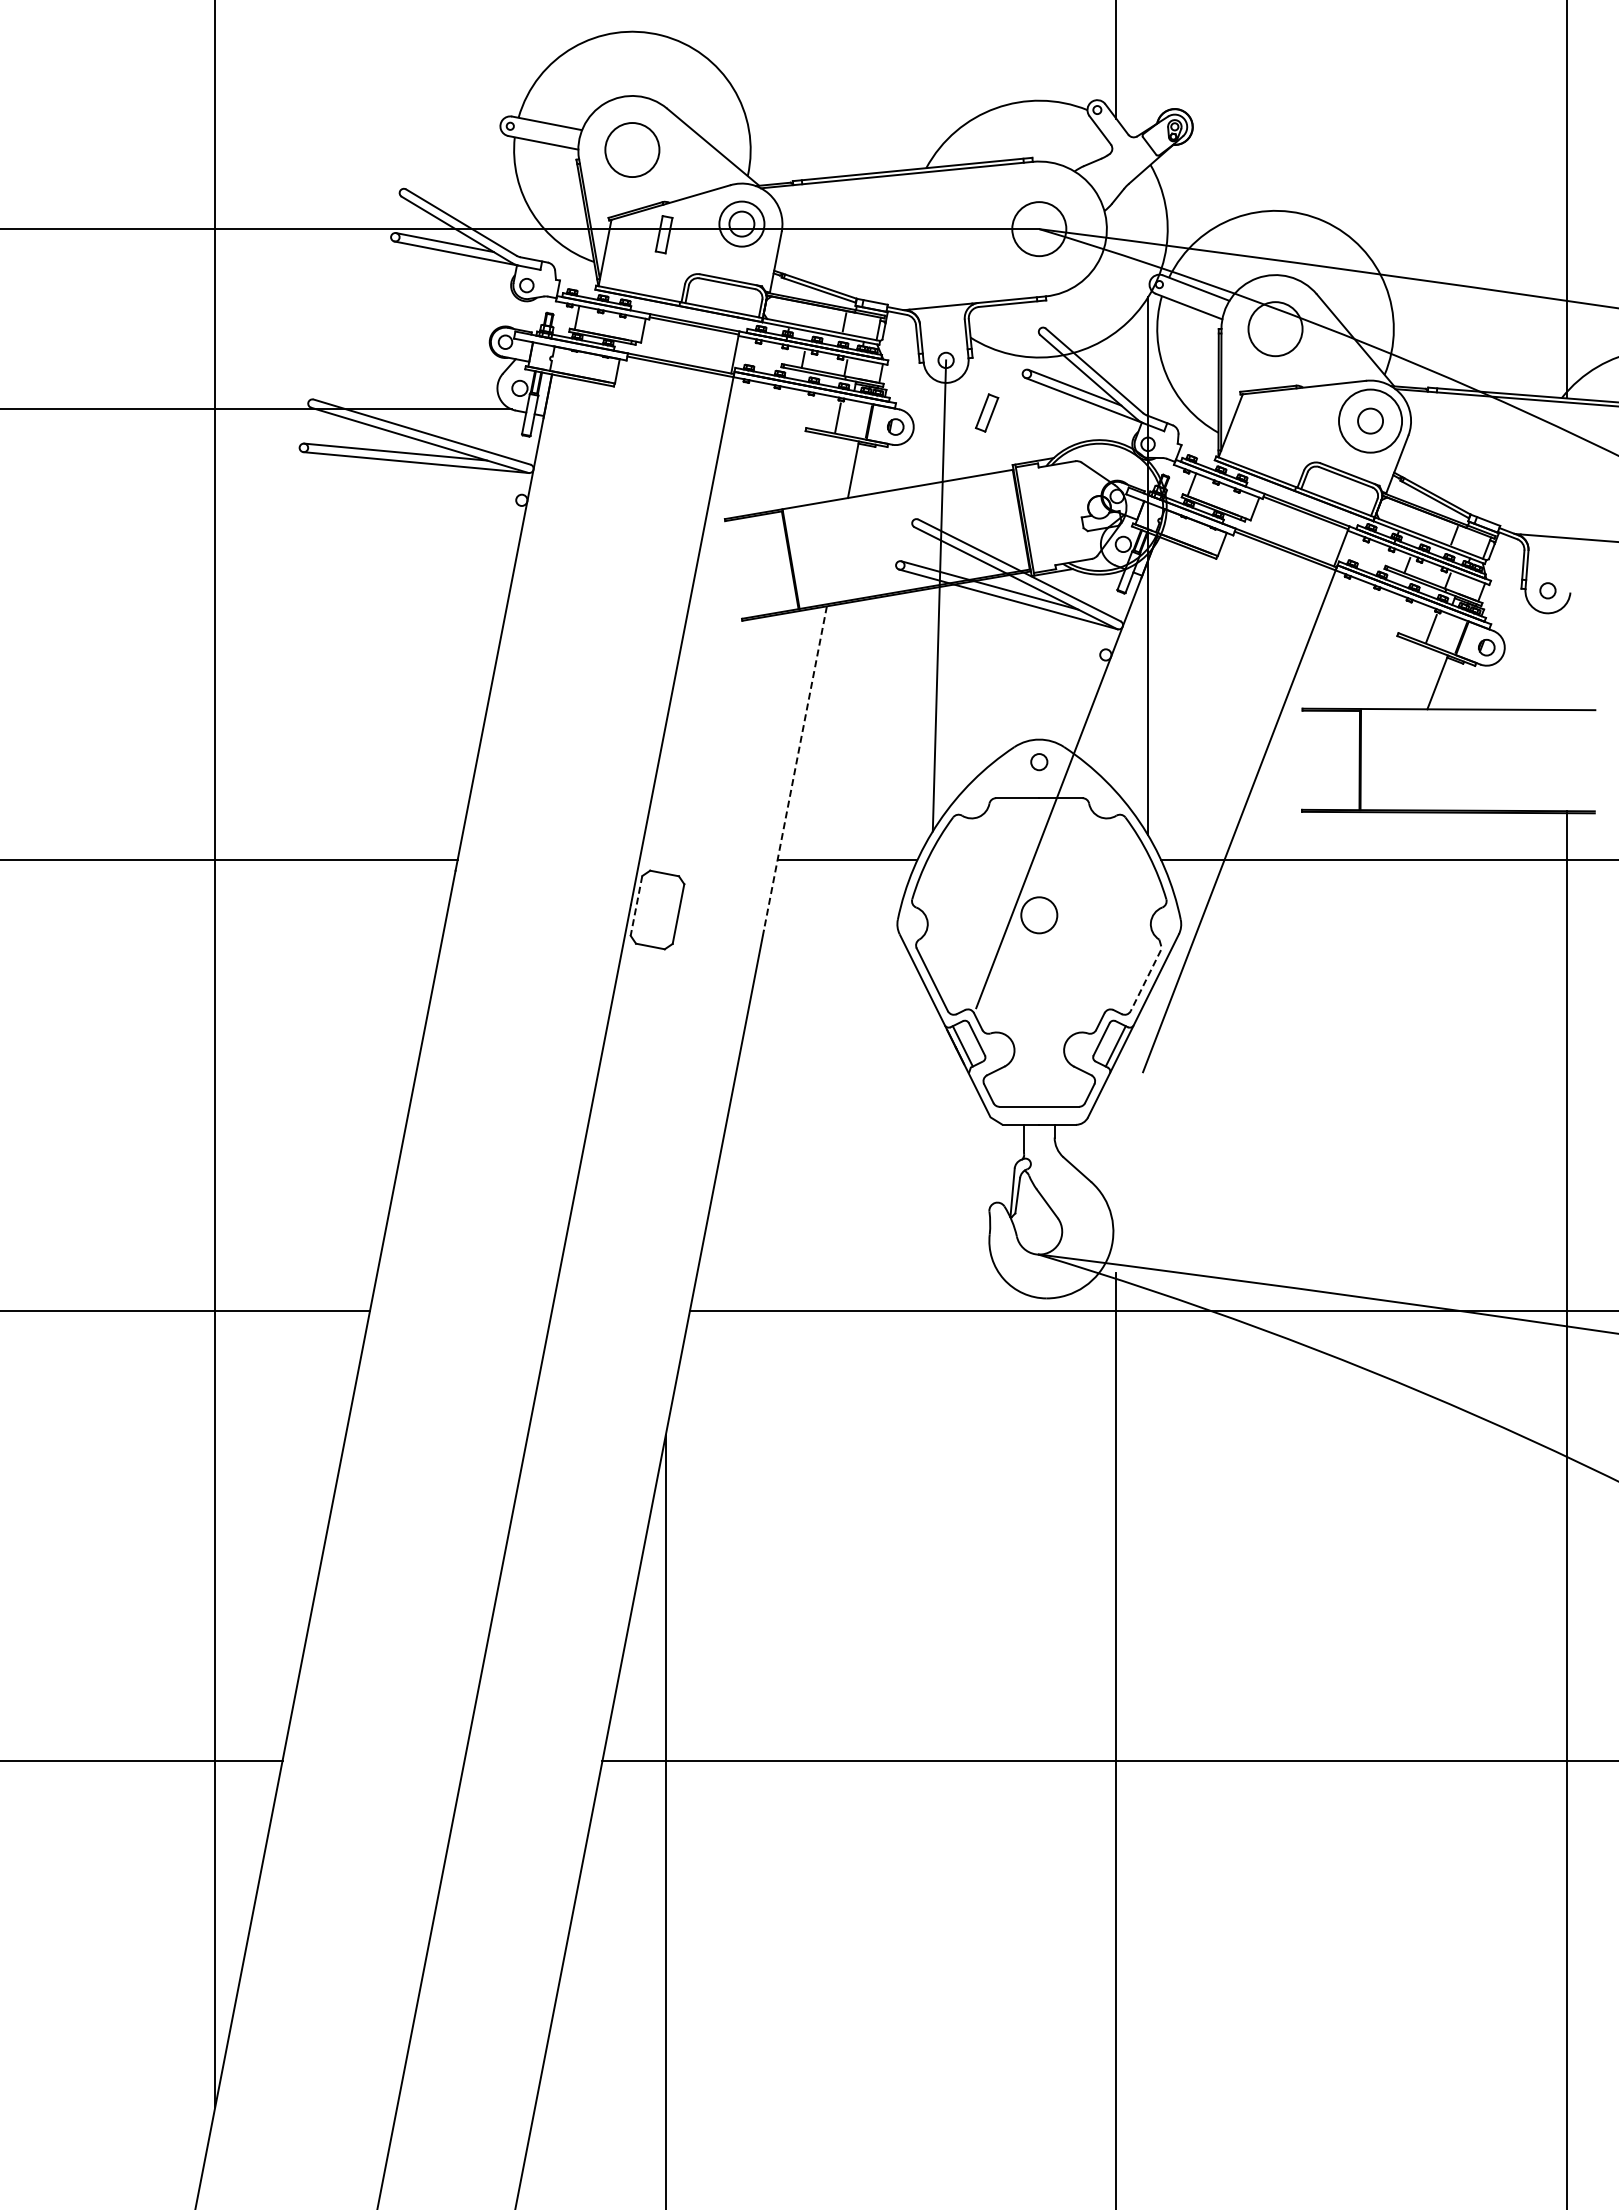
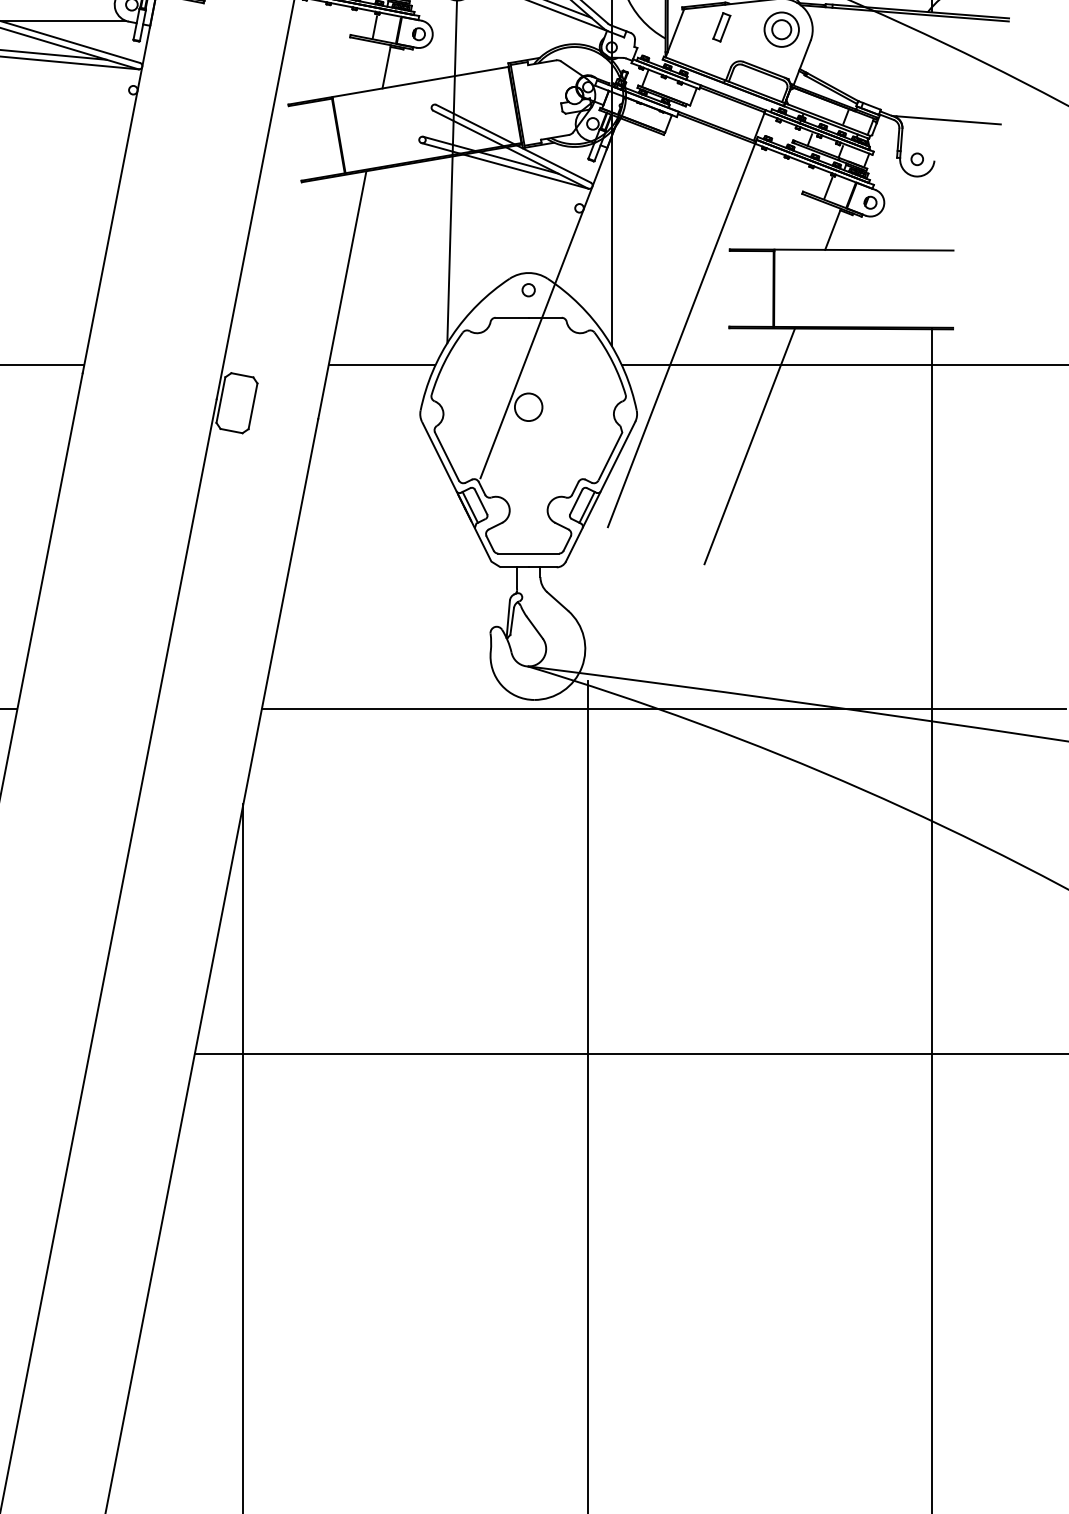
part: (986, 412) -> (721, 26), moved
circle: (1370, 420) -> (781, 29), size x0.71
line: (795, 769) -> (342, 295), dashed -> solid
line: (636, 906) -> (220, 400), dashed -> solid
line: (1328, 966) -> (749, 446), added
line: (1148, 975) -> (612, 453), dashed -> solid

